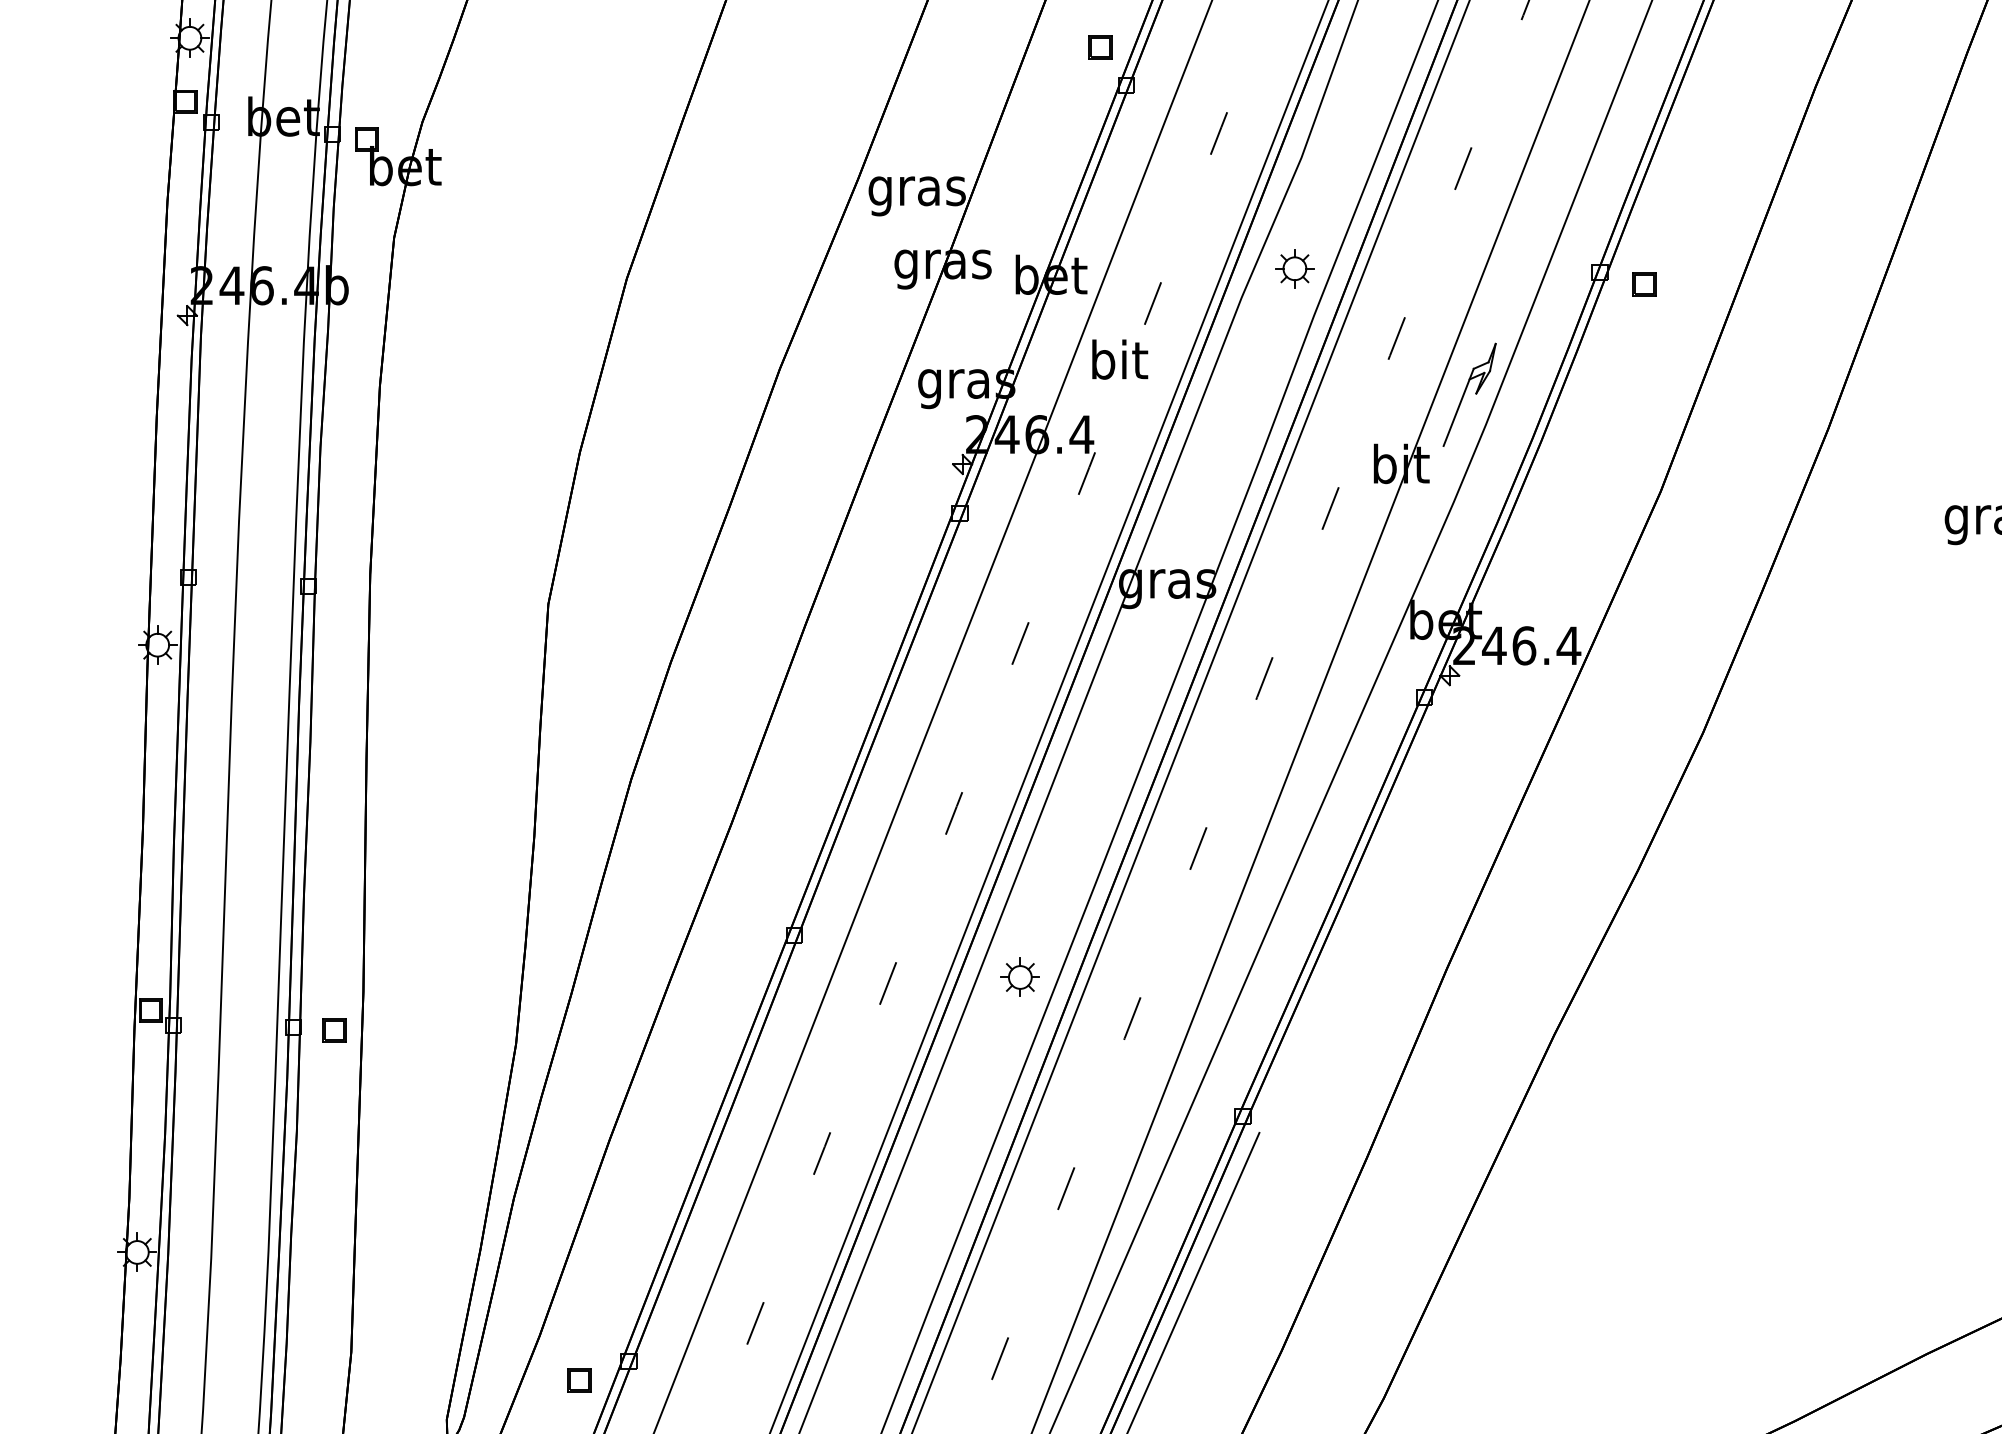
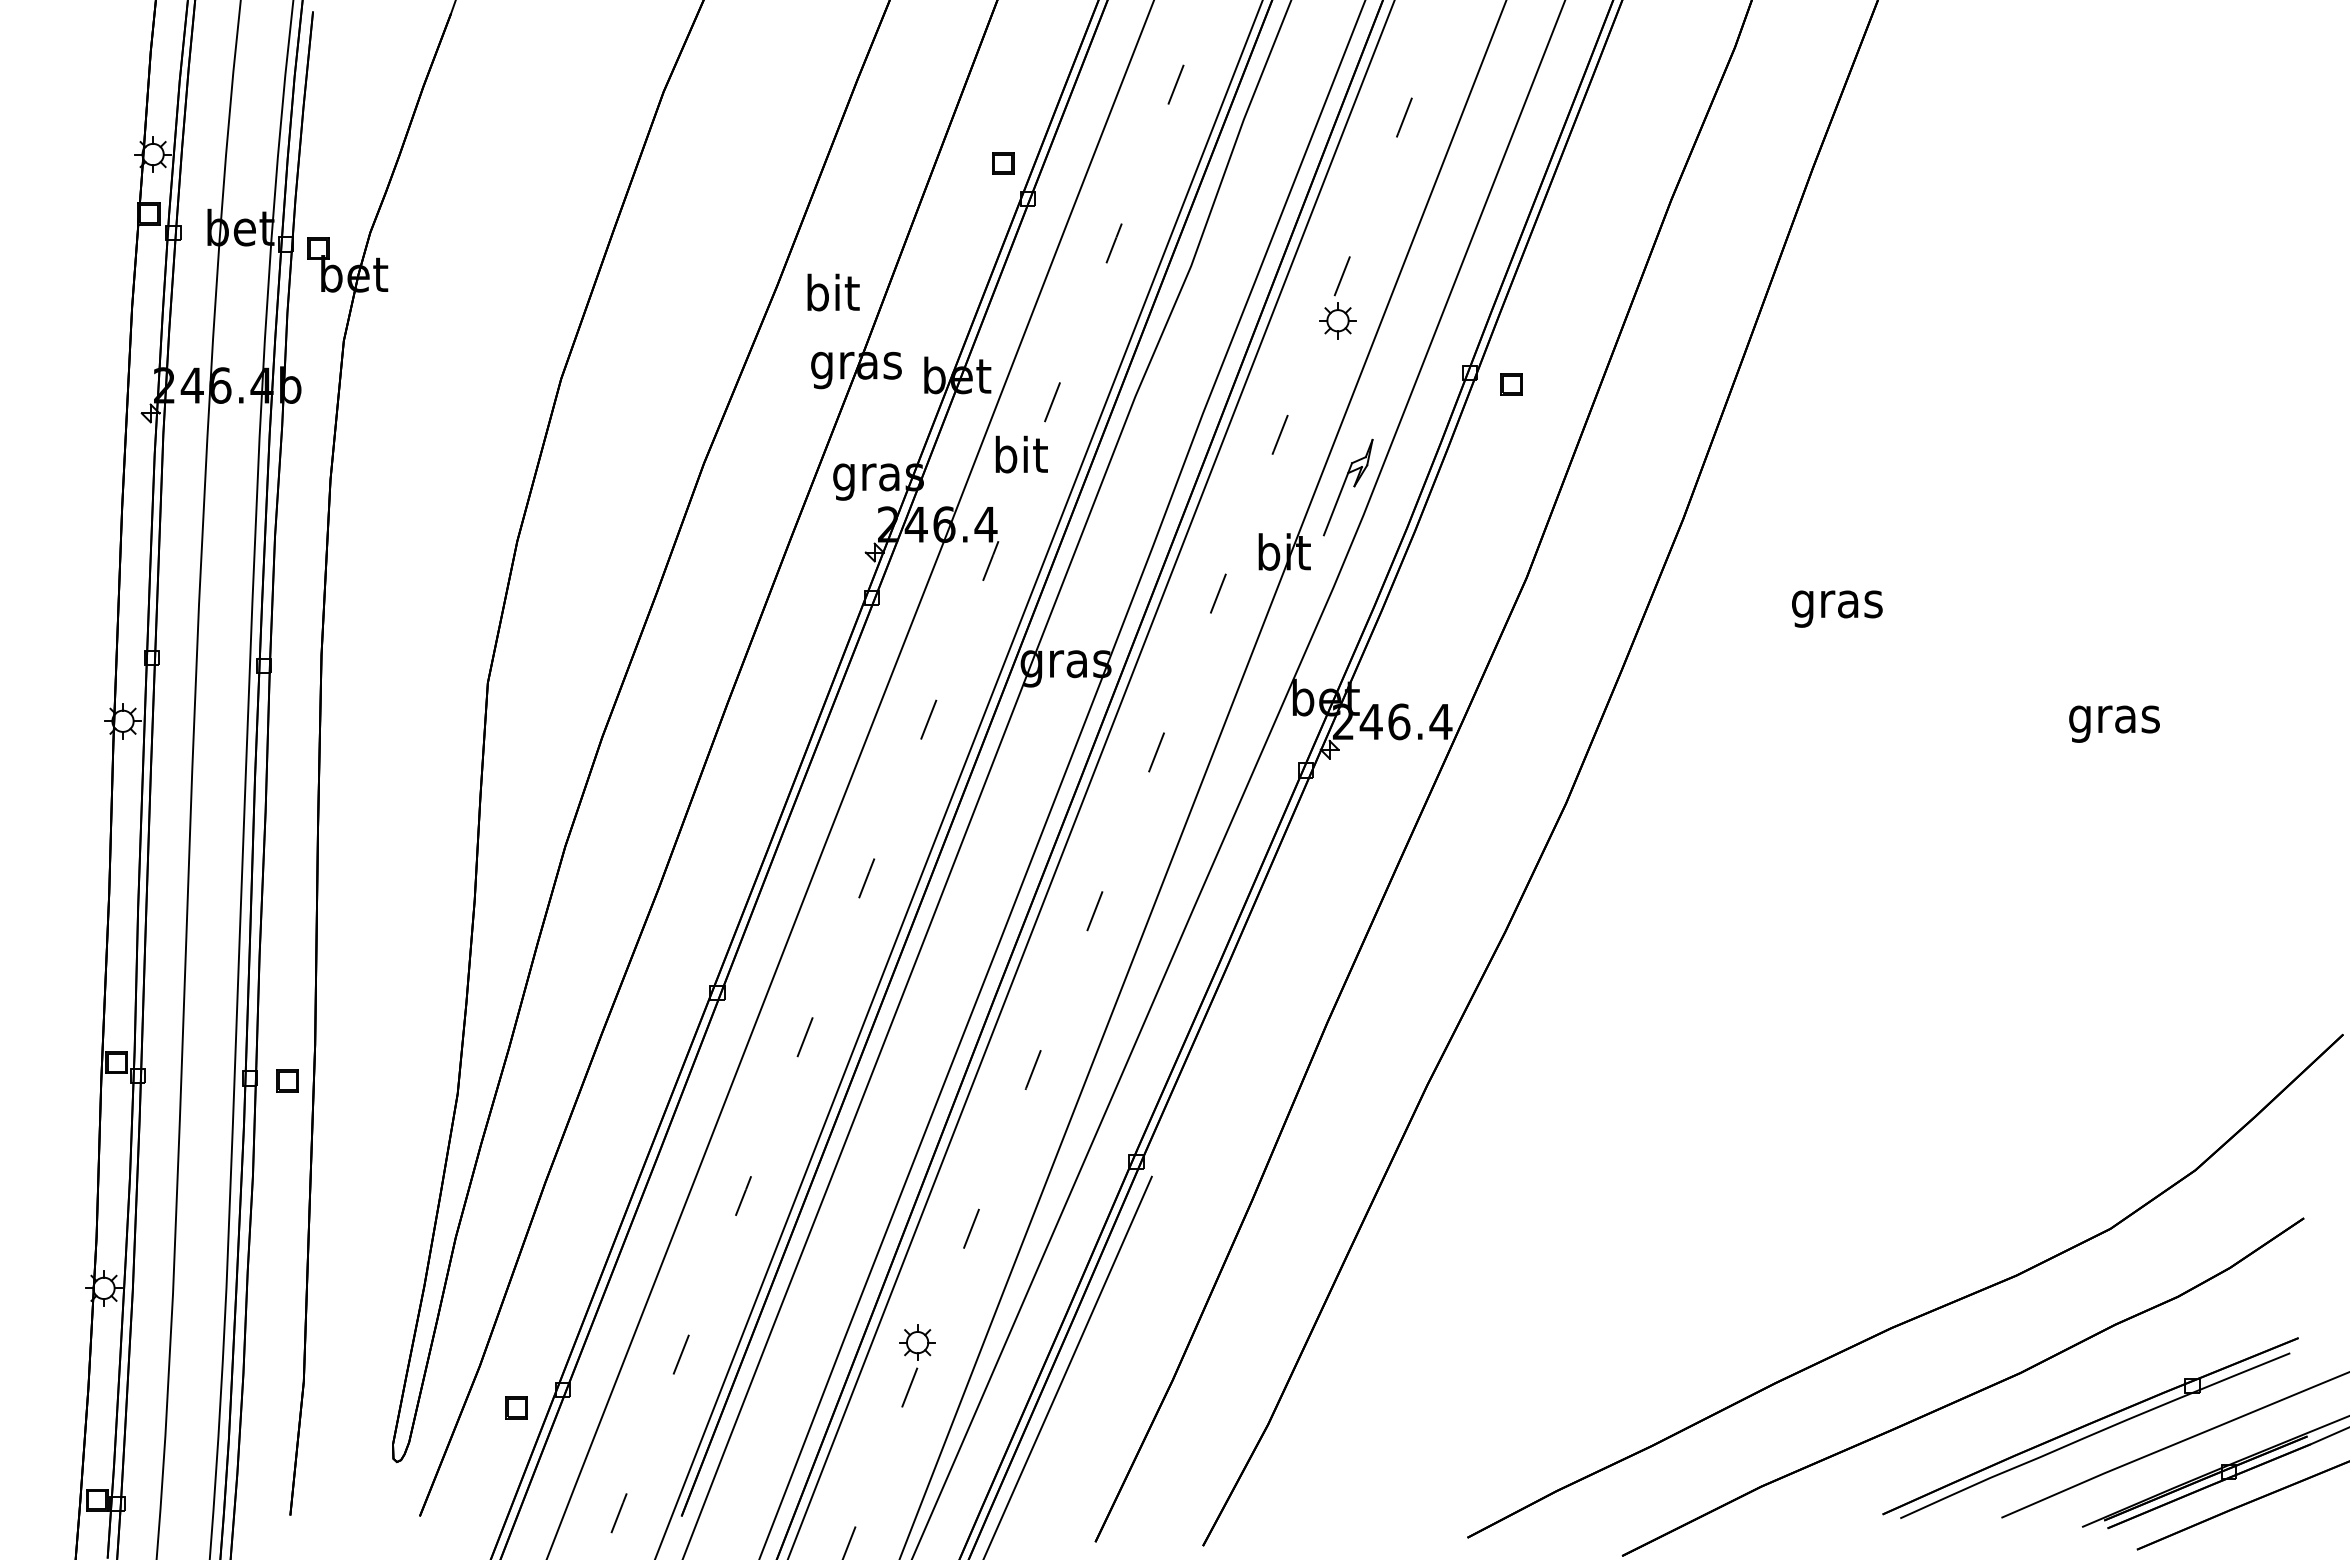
text: (917, 190) -> (832, 296), gras -> bit
part: (1294, 268) -> (1337, 320), moved
part: (1020, 977) -> (917, 1342), moved

